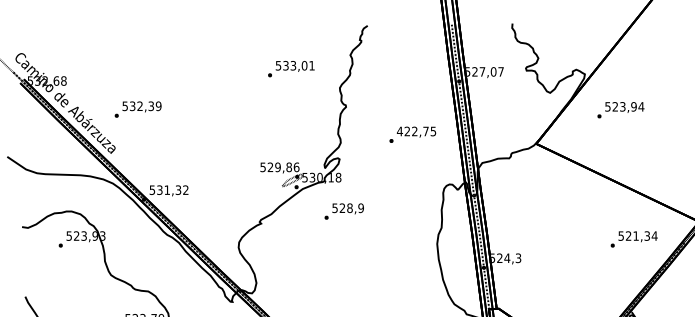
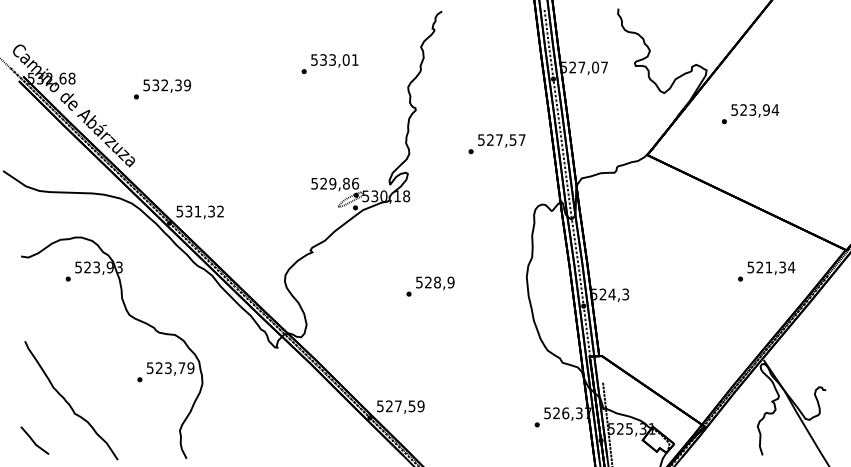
text: (290, 69) -> (329, 64), moved
text: (138, 109) -> (162, 89), moved
text: (416, 131) -> (501, 139), 422,75 -> 527,57
text: (344, 211) -> (430, 286), moved

